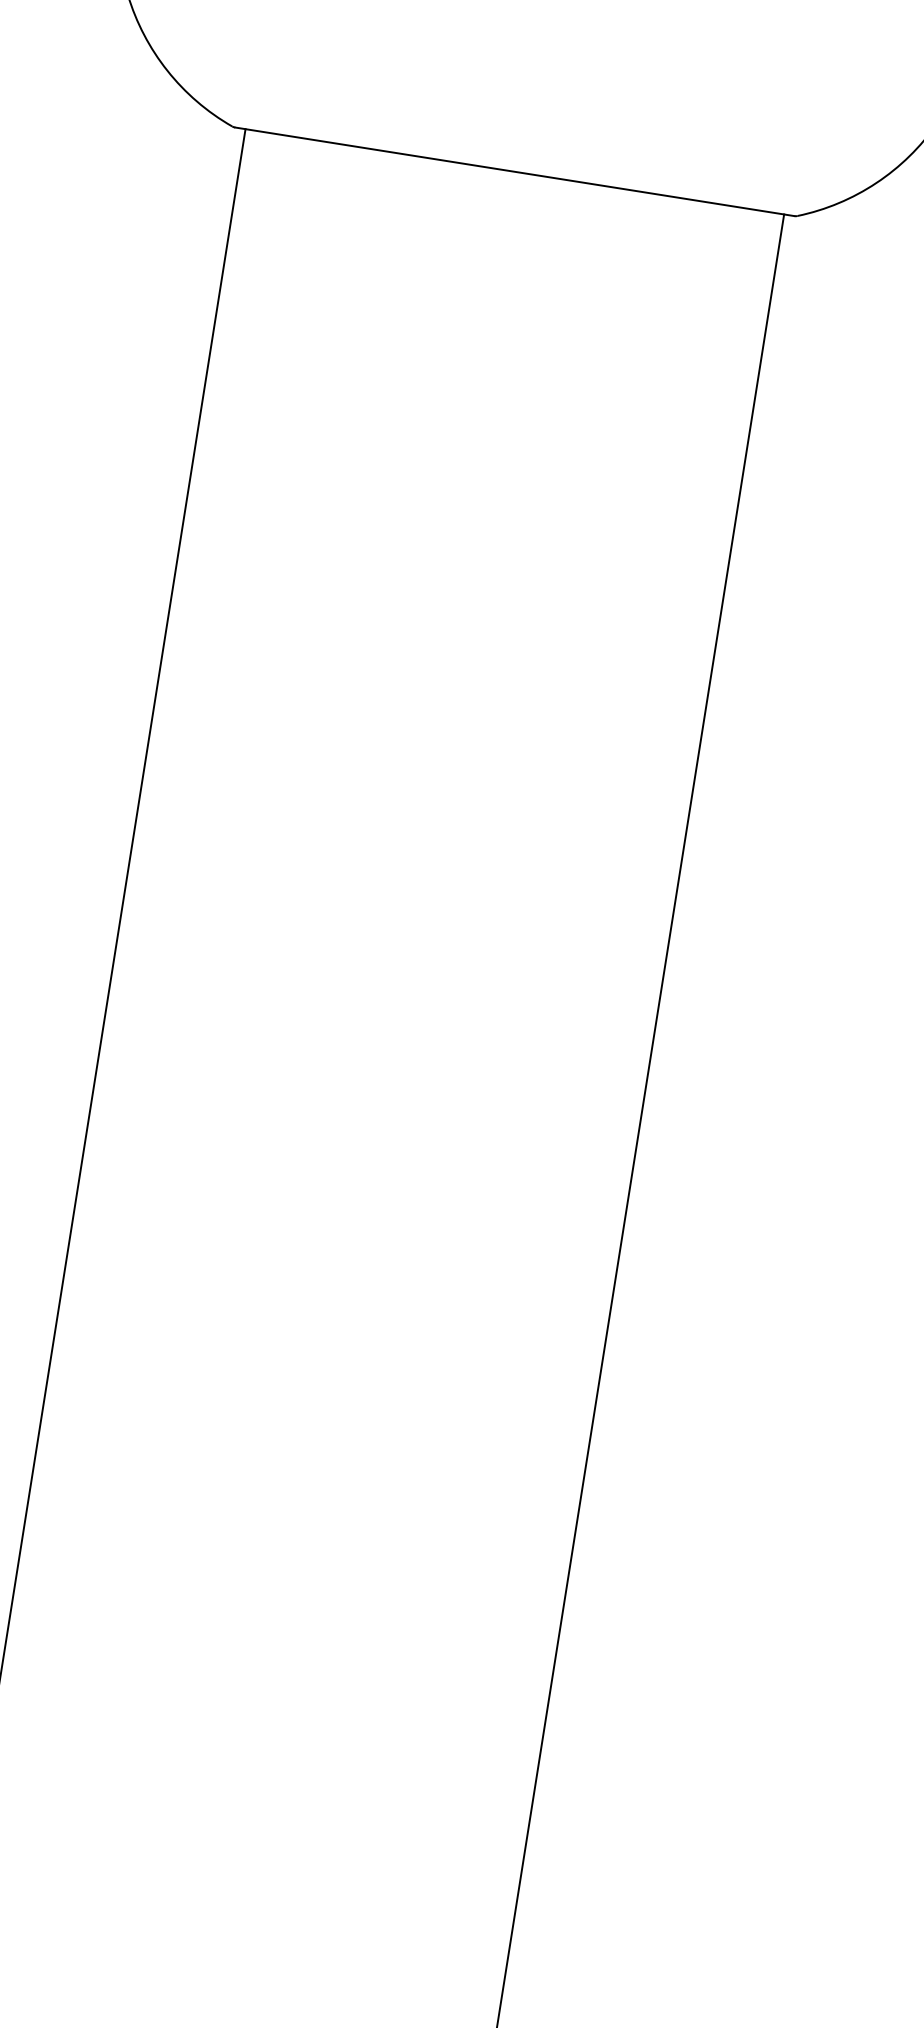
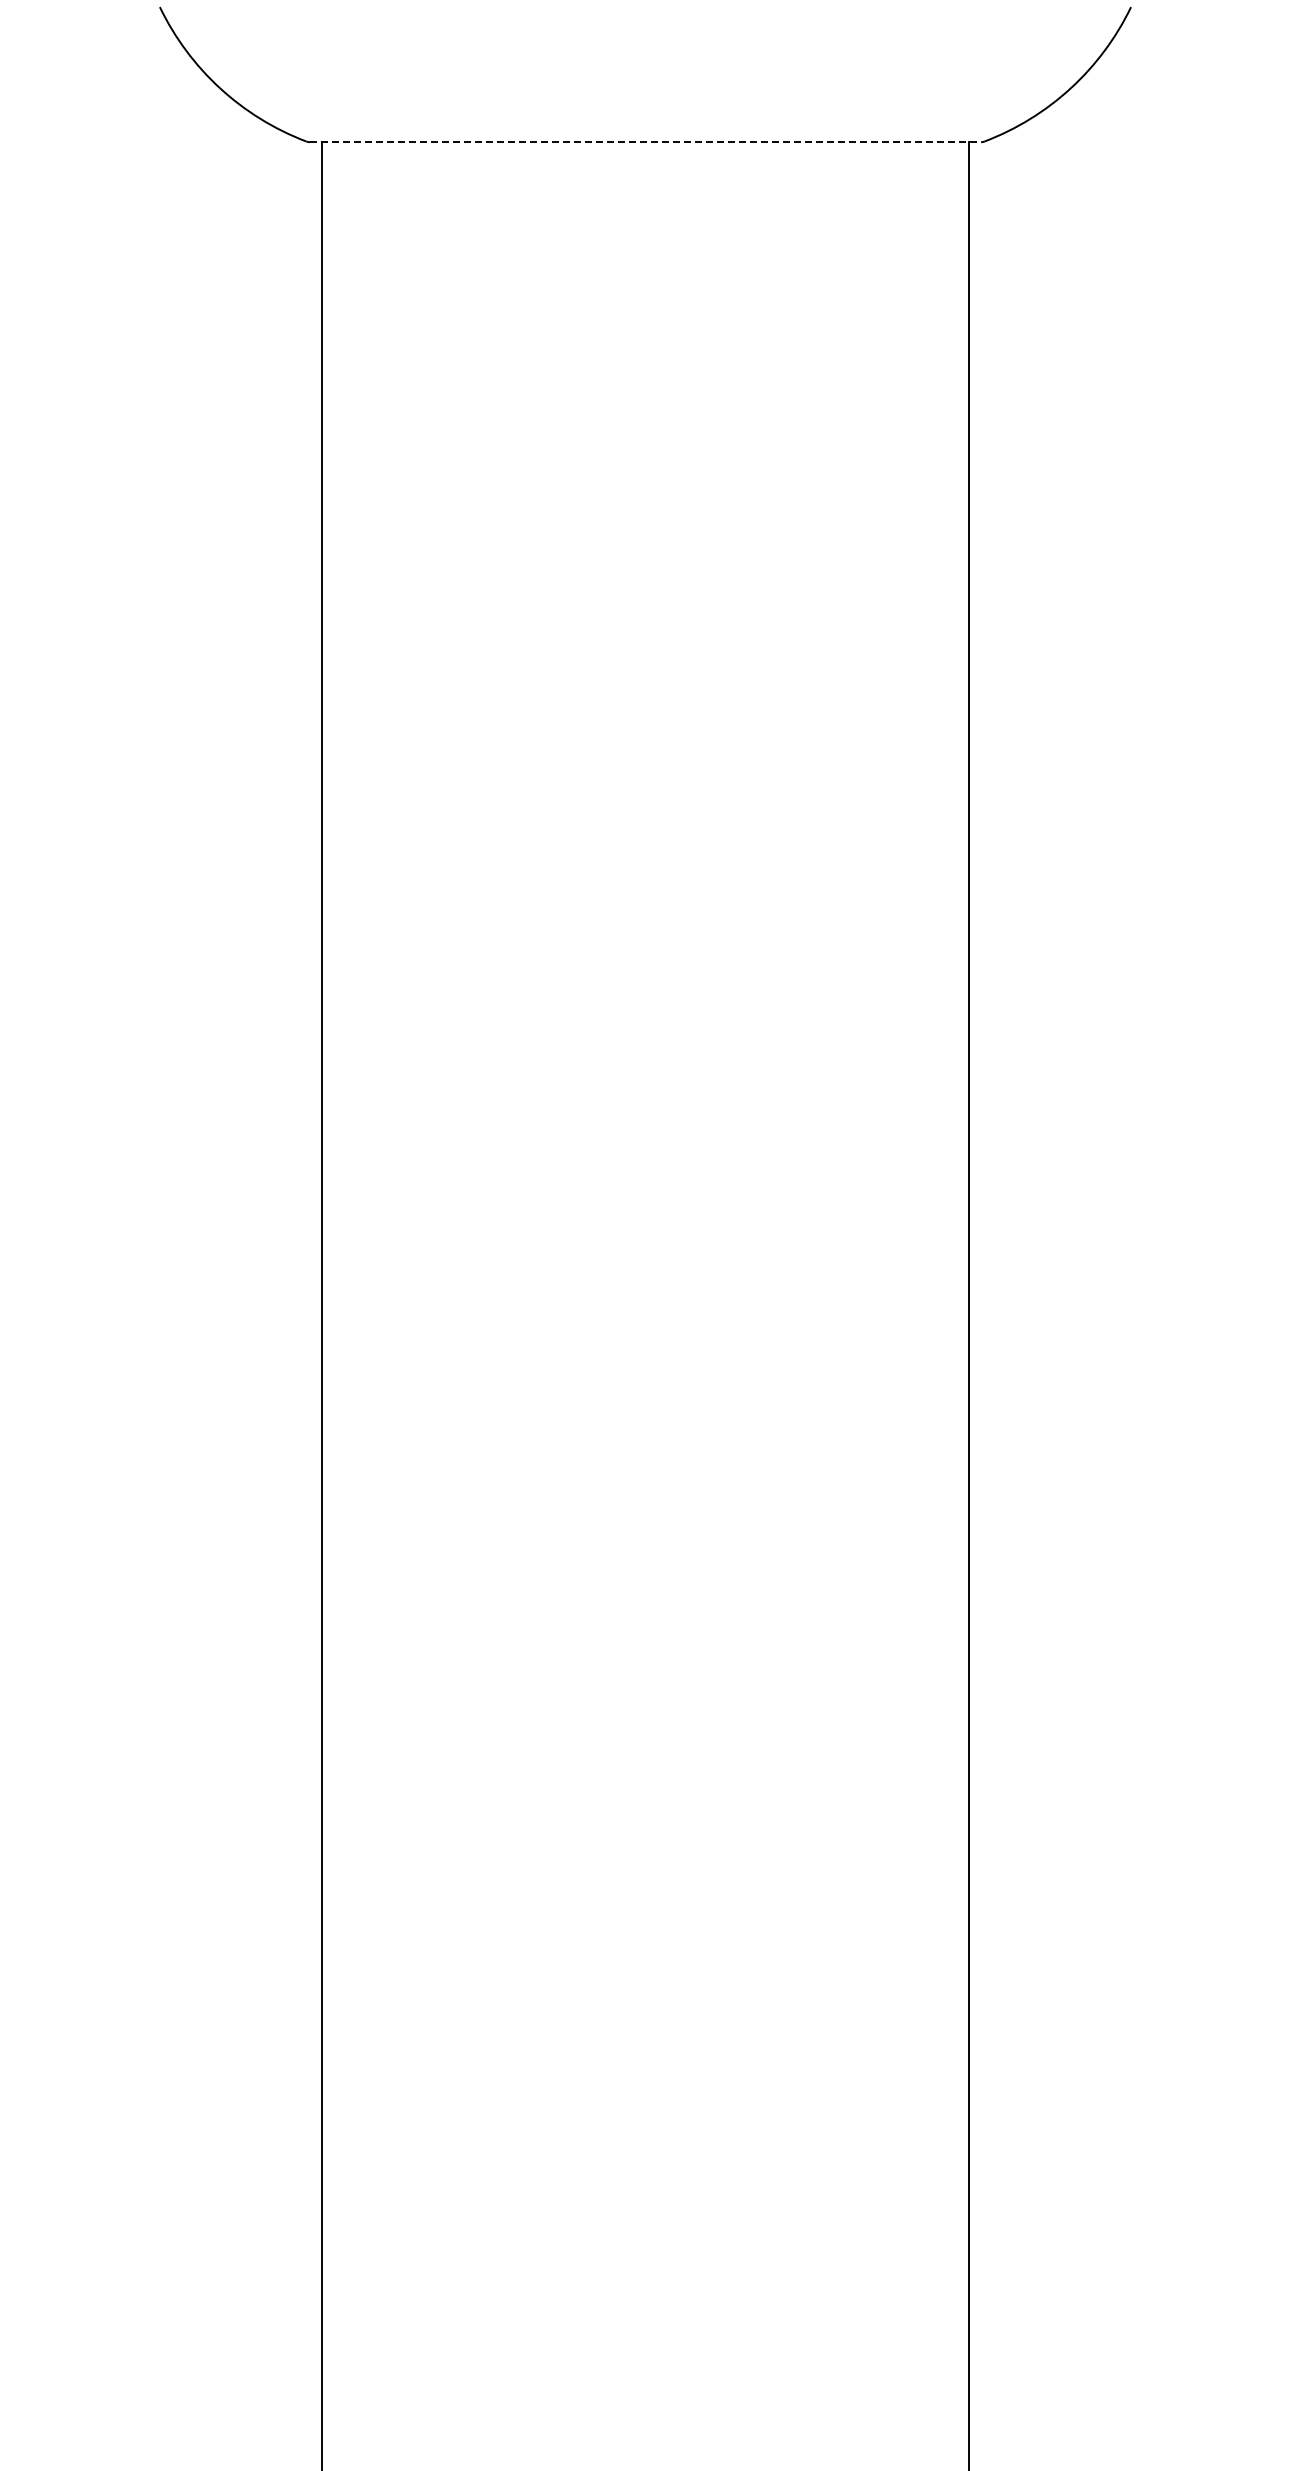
line: (515, 172) -> (646, 142), solid -> dashed

